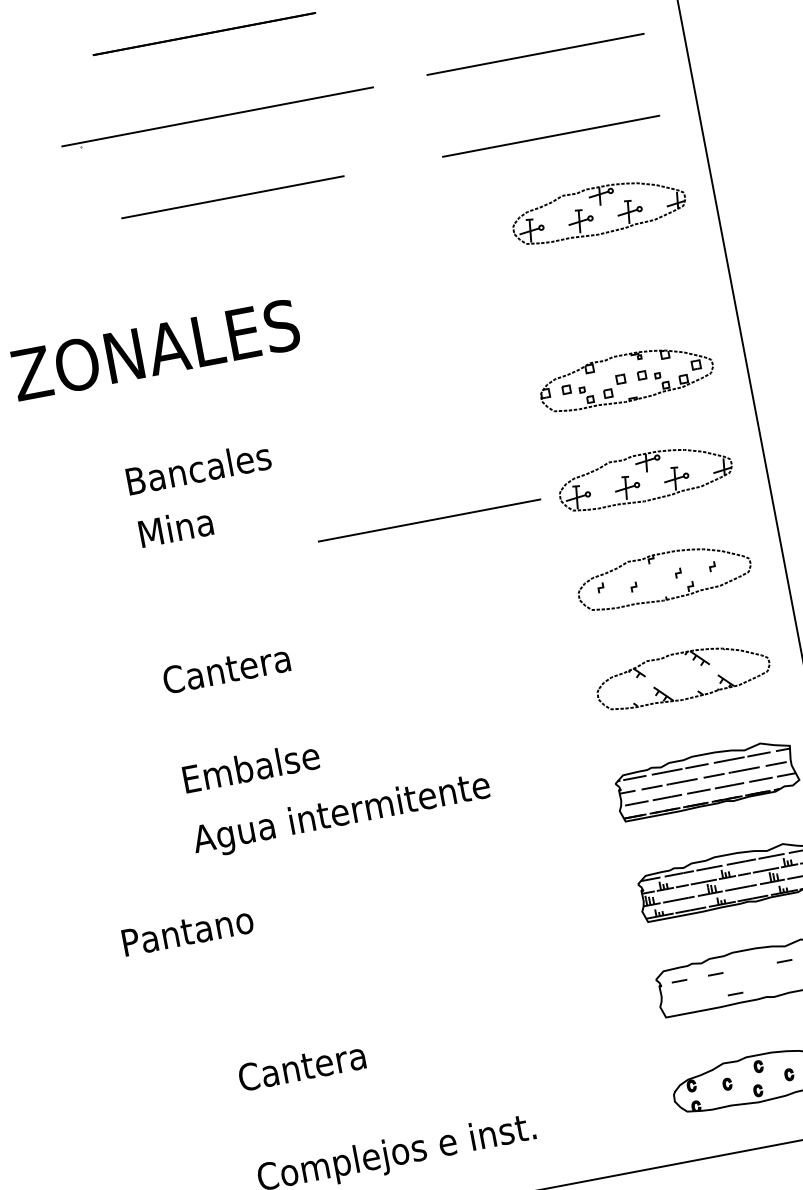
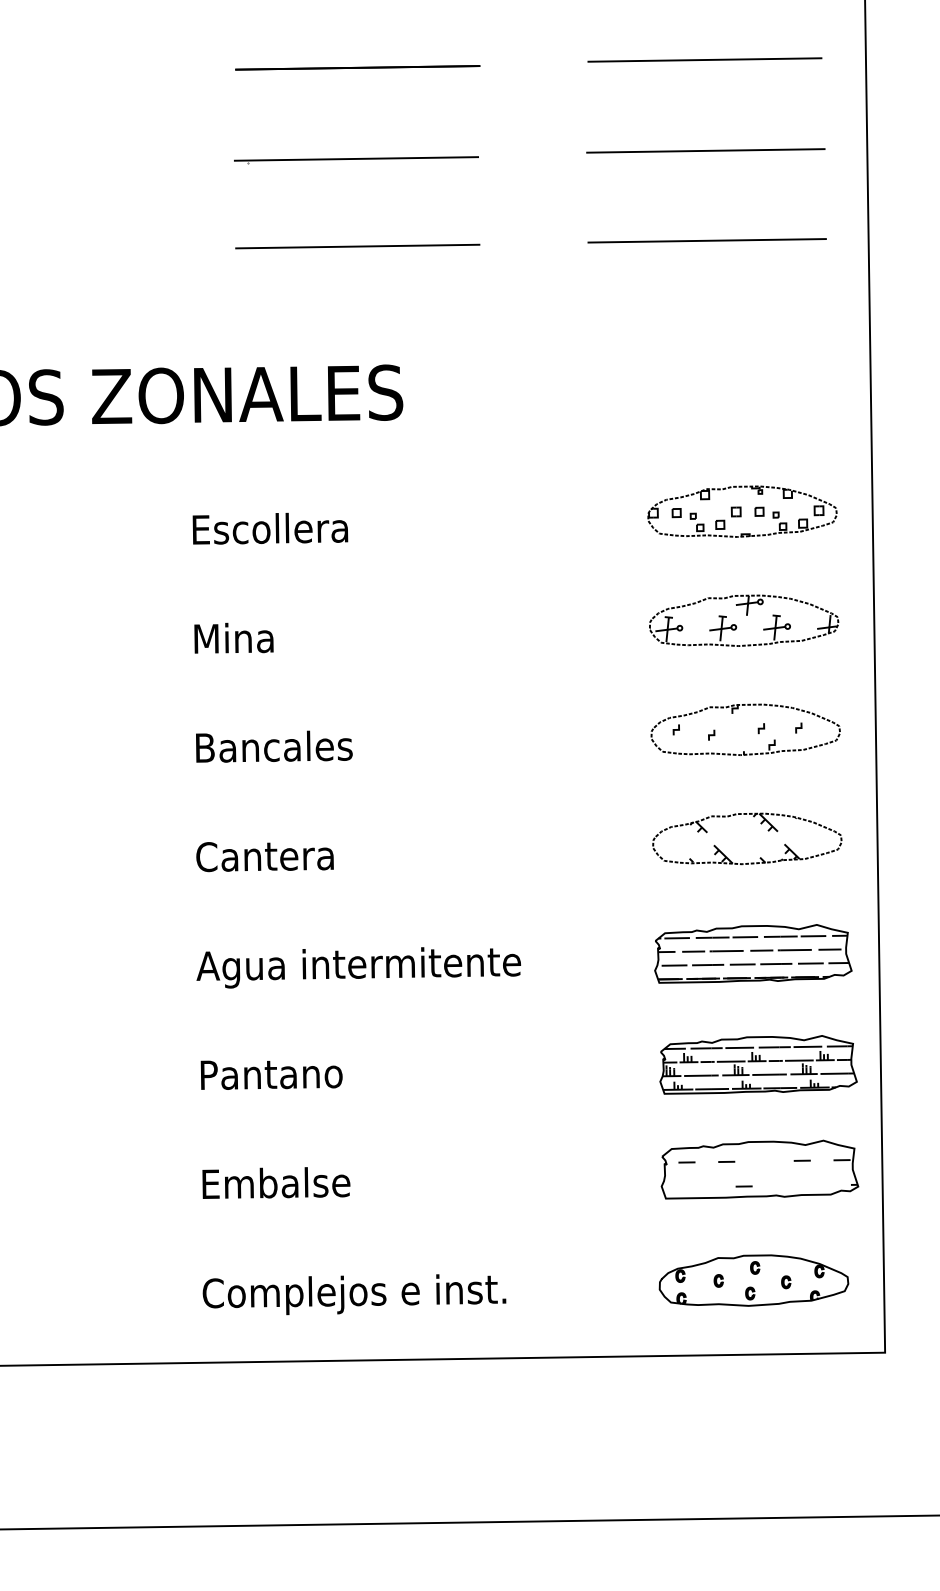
part: (218, 118) -> (356, 160), size x0.71
part: (599, 210) -> (744, 328), removed
text: (203, 467) -> (276, 528), Bancales -> Escollera
line: (429, 520) -> (506, 626), removed
text: (175, 527) -> (233, 637), moved
text: (235, 667) -> (273, 746), Cantera -> Bancales
text: (250, 768) -> (270, 856), Embalse -> Cantera
text: (341, 815) -> (358, 967), moved
text: (187, 931) -> (271, 1074), moved
text: (307, 1065) -> (275, 1183), Cantera -> Embalse

